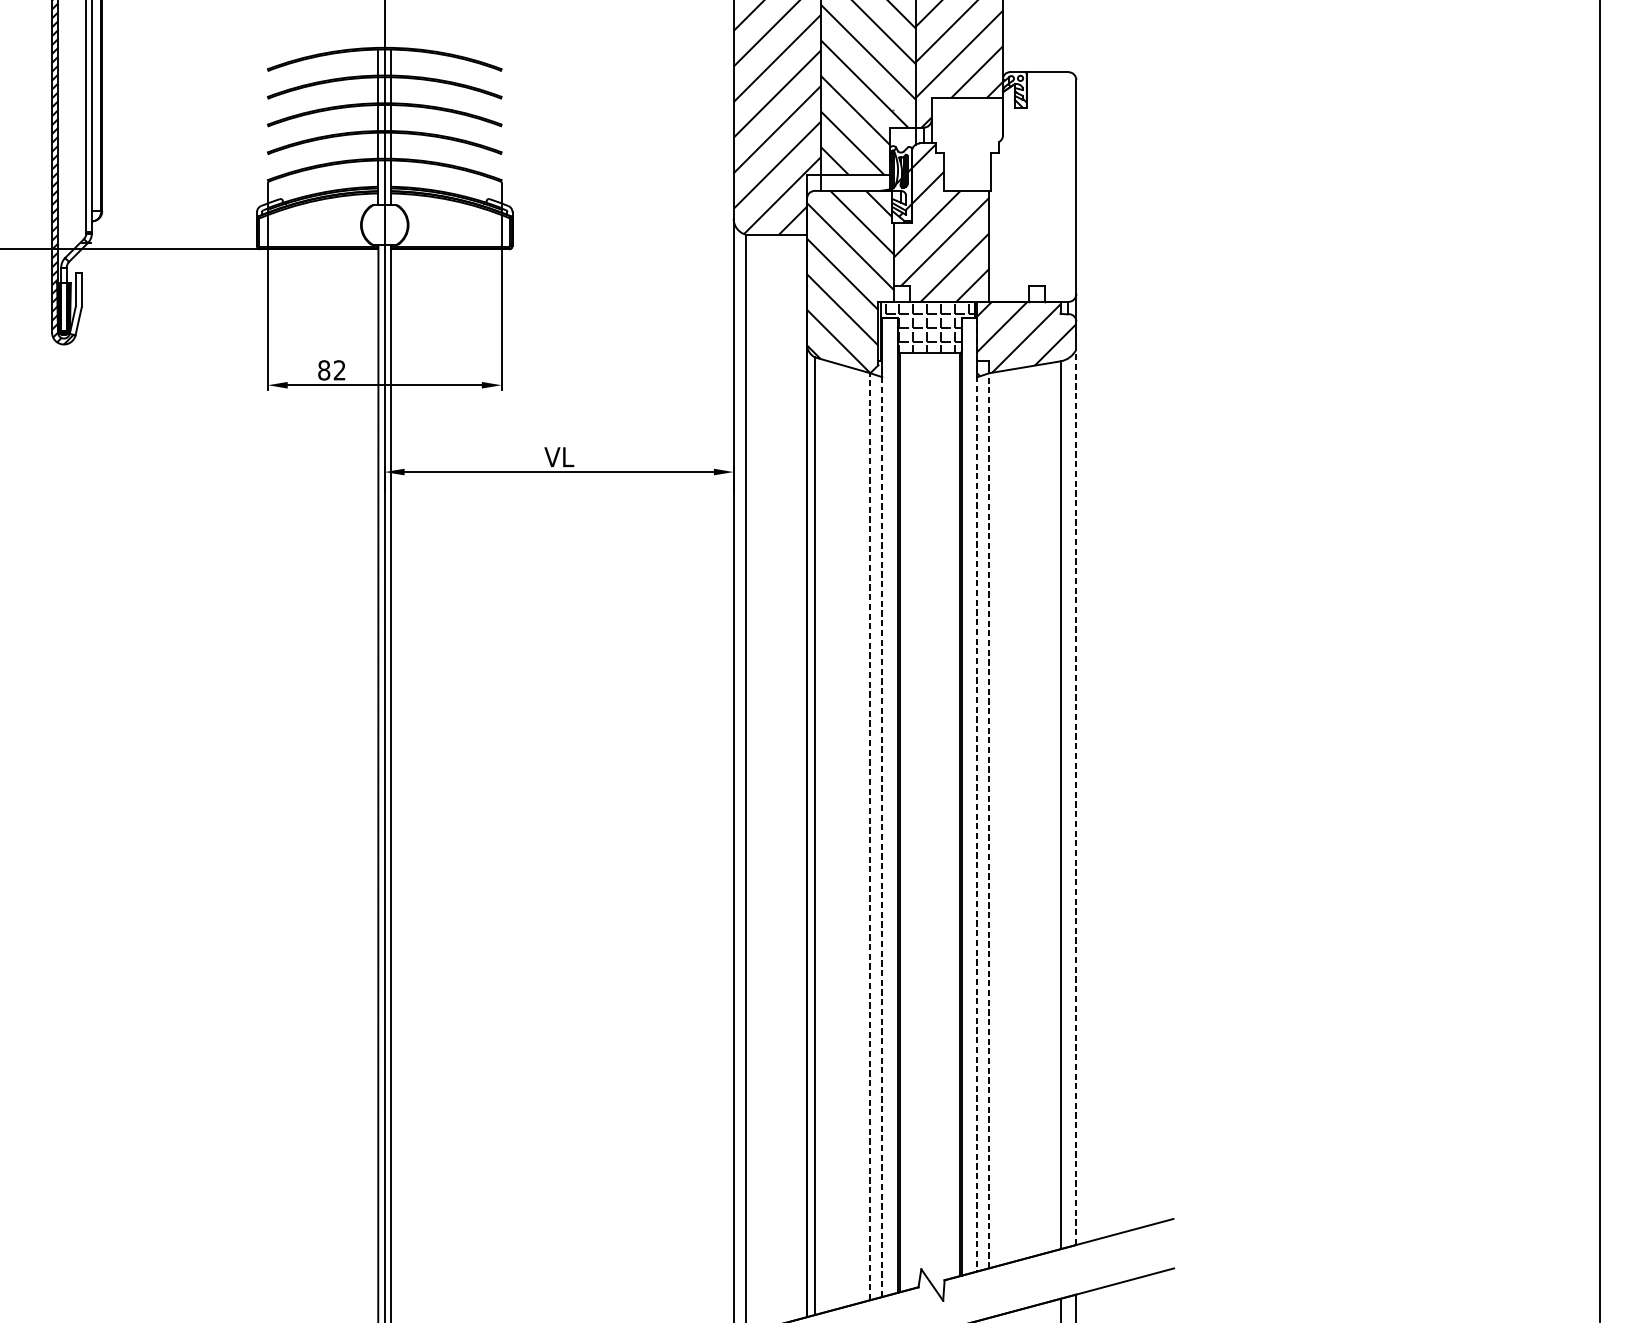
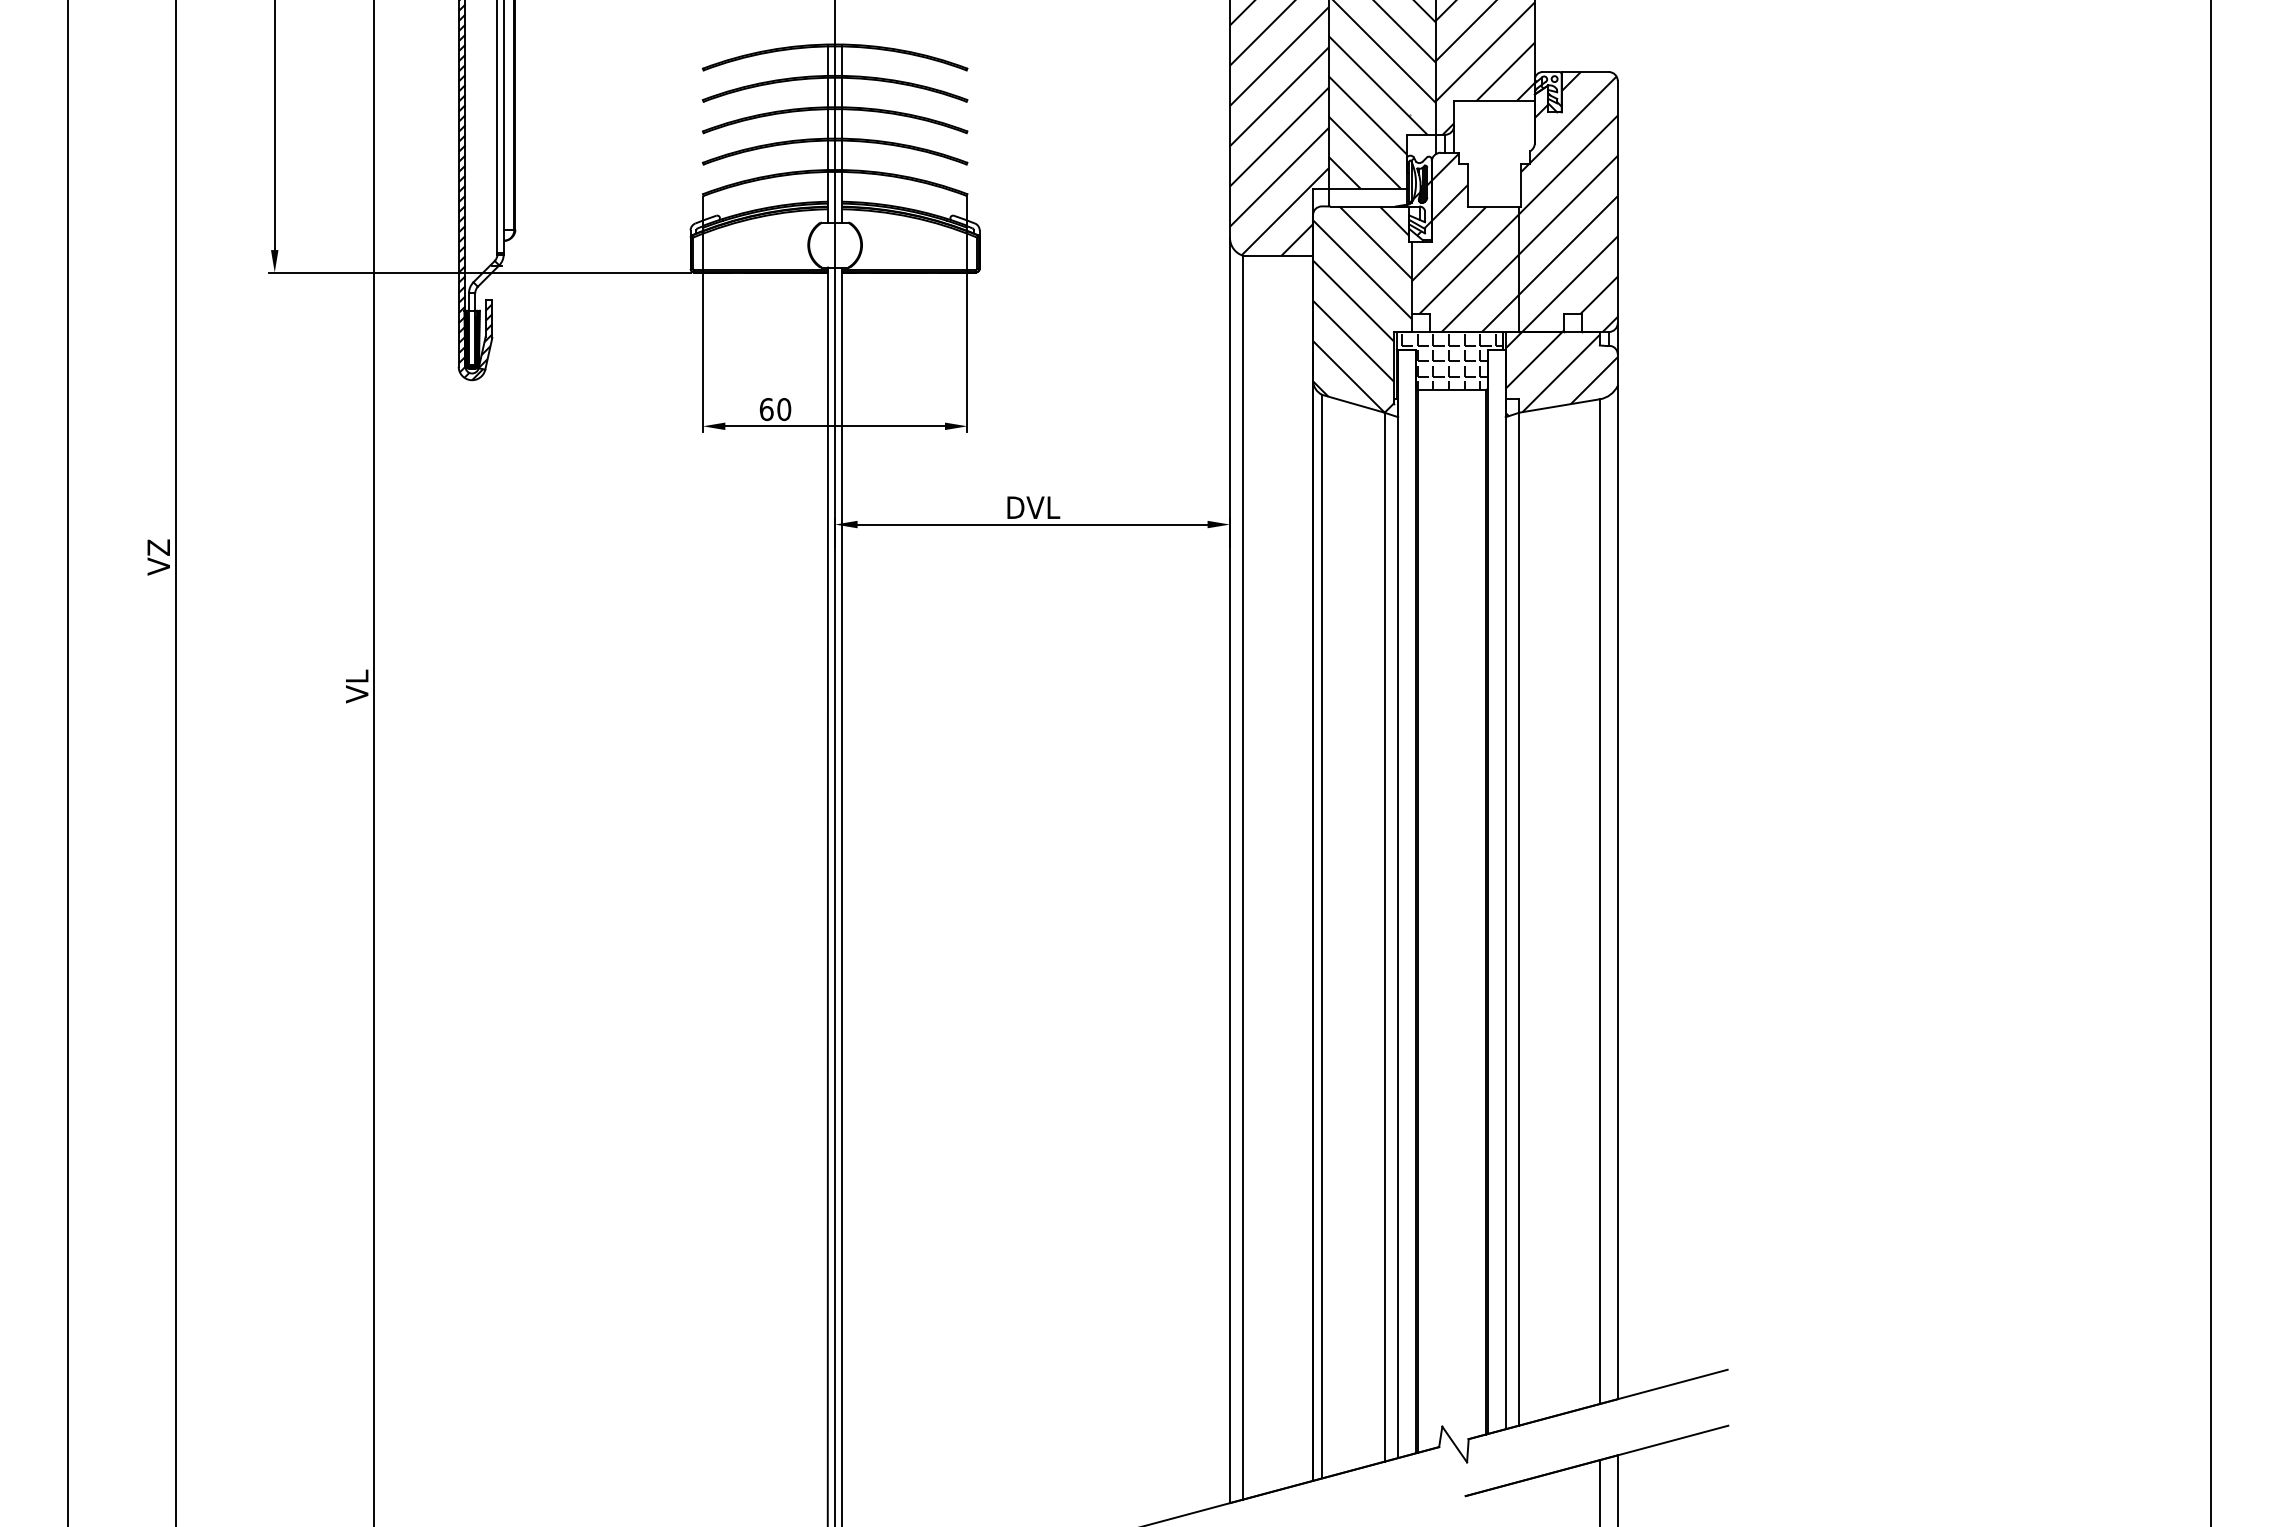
hatch: (1032, 187) -> (1568, 202), added
hatch: (75, 303) -> (485, 333), added
text: (332, 370) -> (775, 409), 82 -> 60
text: (560, 456) -> (1033, 507), VL -> DVL
line: (977, 794) -> (1505, 889), dashed -> solid
line: (1076, 797) -> (1617, 892), dashed -> solid
line: (882, 806) -> (1398, 903), dashed -> solid
line: (989, 820) -> (1519, 918), dashed -> solid
line: (870, 836) -> (1384, 936), dashed -> solid

